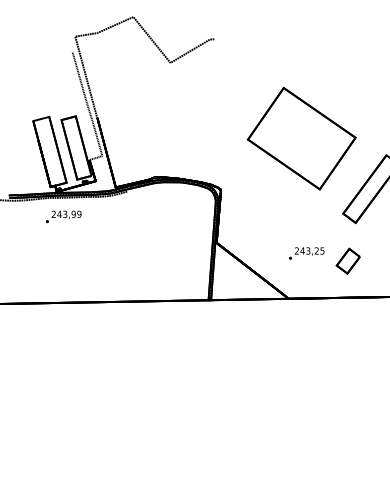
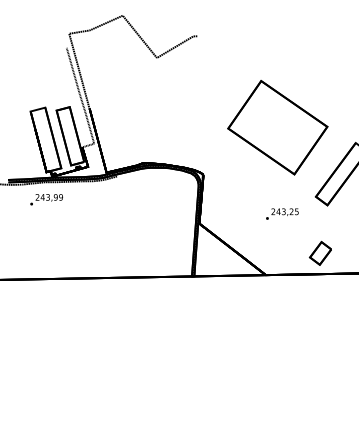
text: (63, 216) -> (46, 199), moved
text: (306, 253) -> (282, 214), moved
part: (347, 260) -> (319, 252), moved

